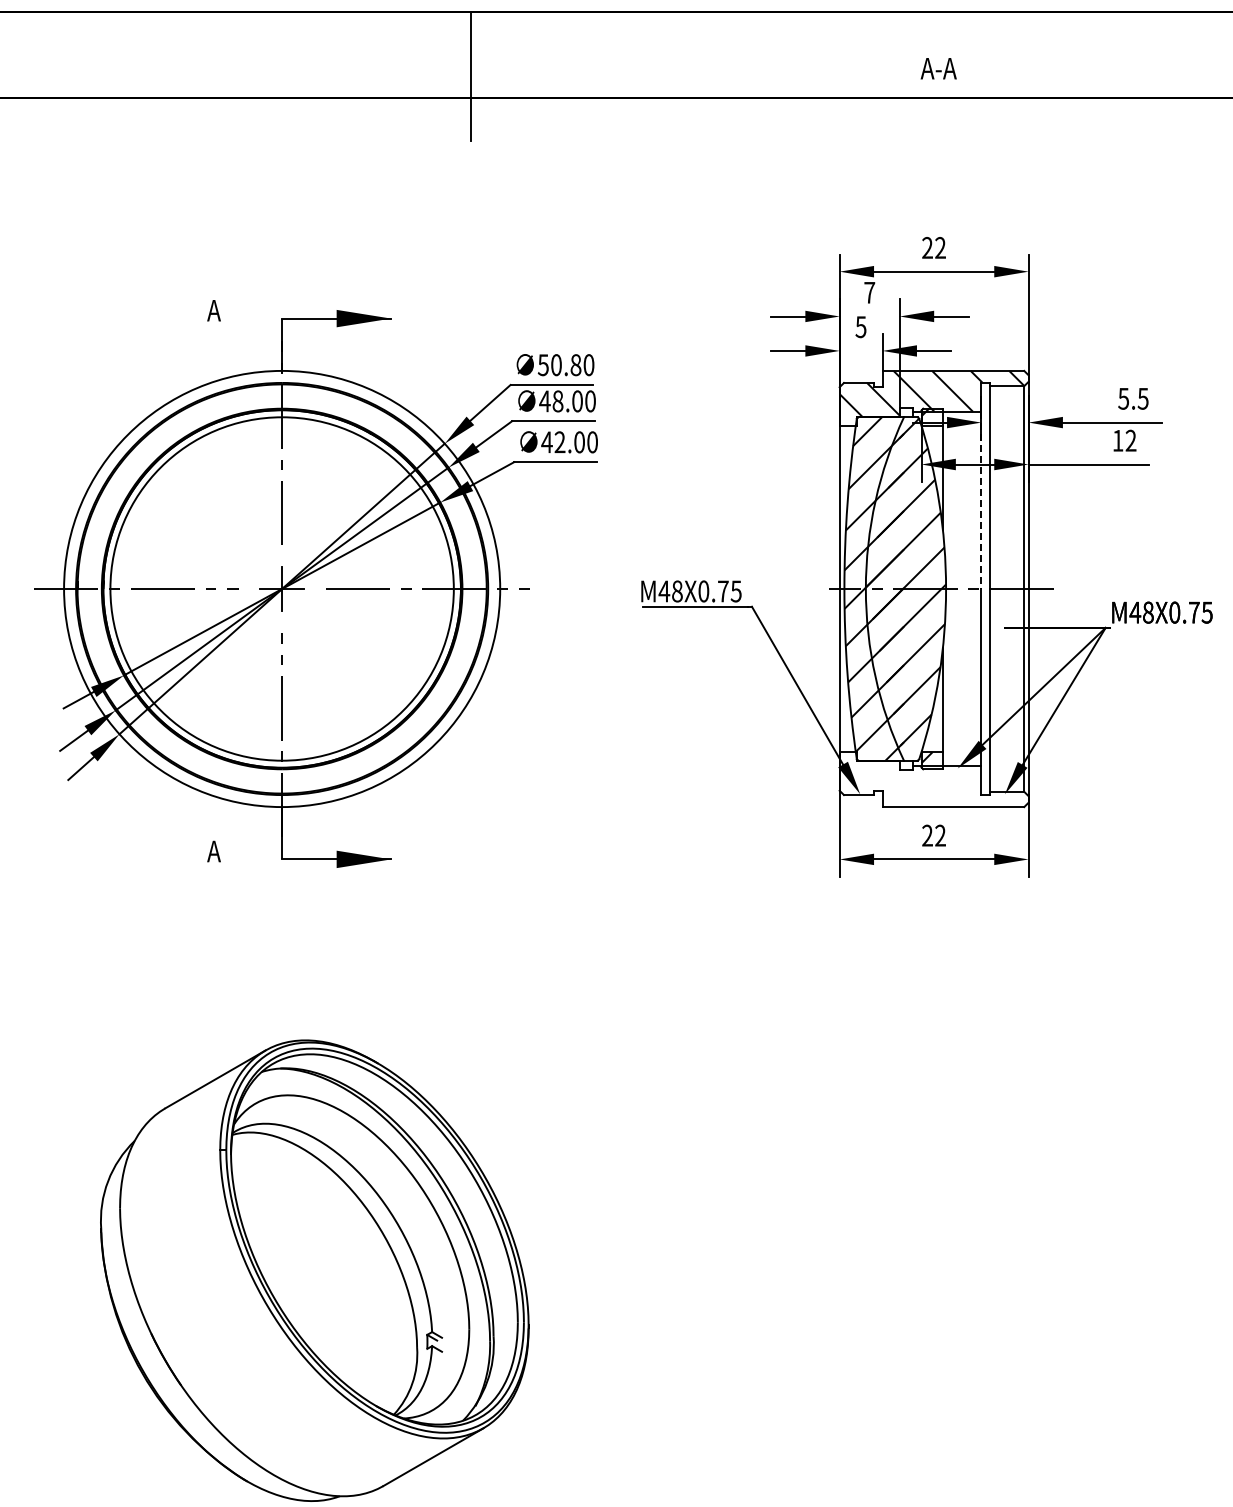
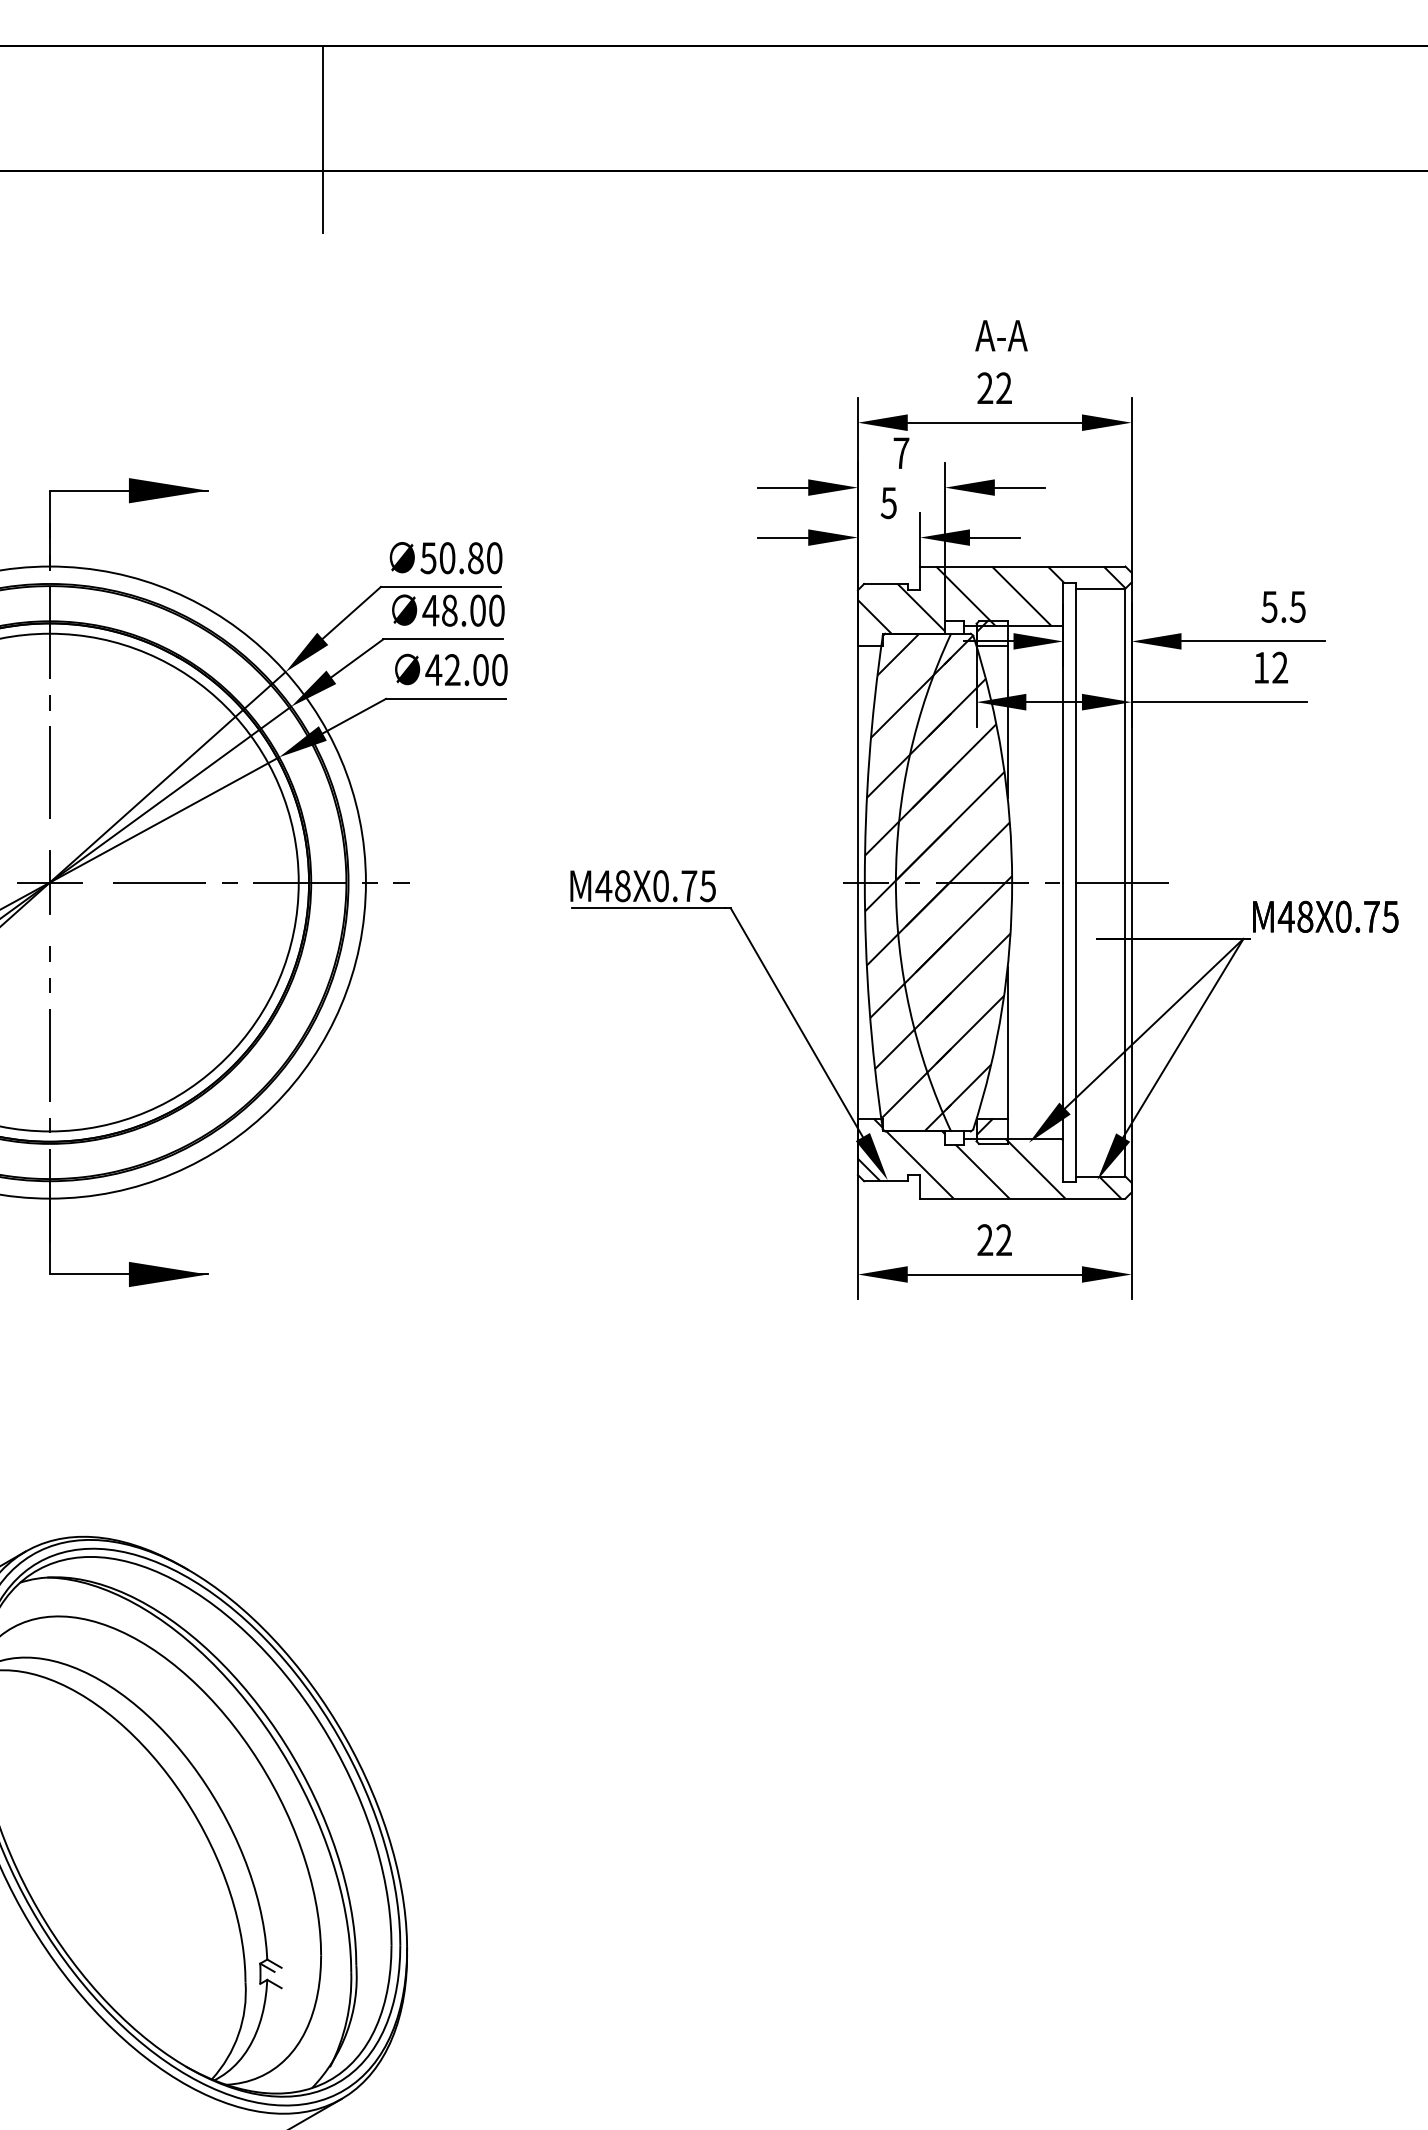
text: (938, 68) -> (1001, 335), moved
line: (981, 500) -> (1063, 754), dashed -> solid
hatch: (930, 779) -> (989, 1158), added

